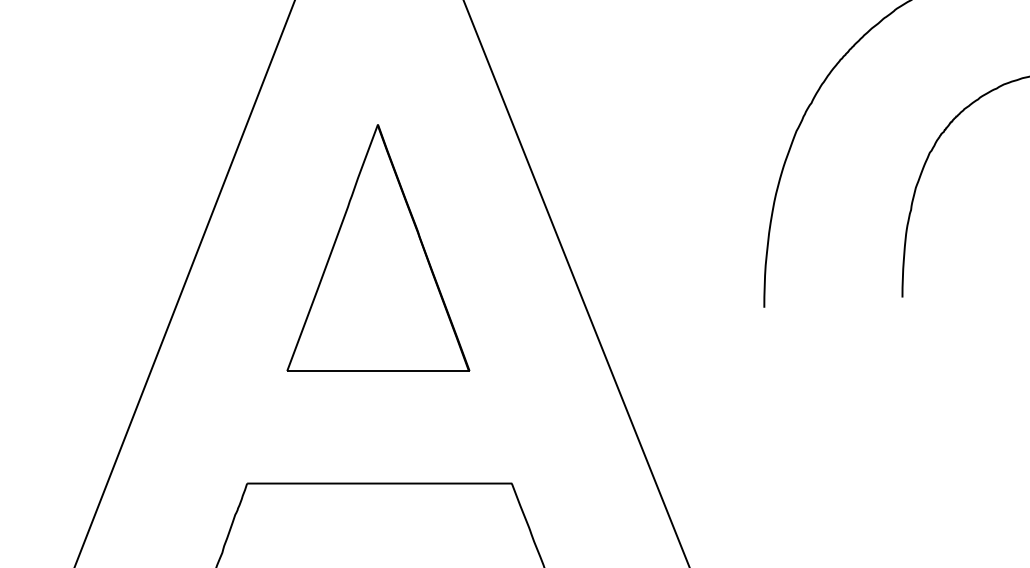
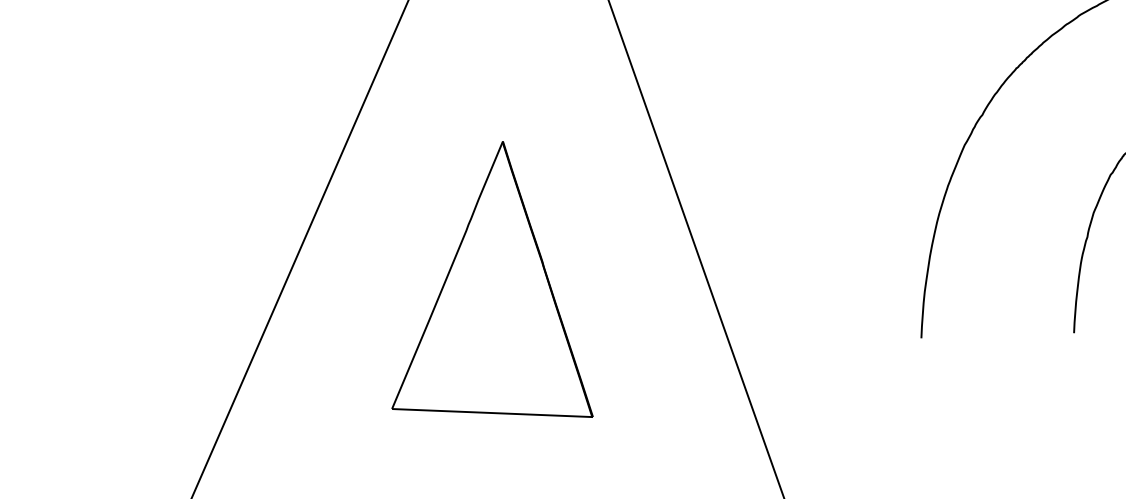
part: (378, 247) -> (498, 276), moved

